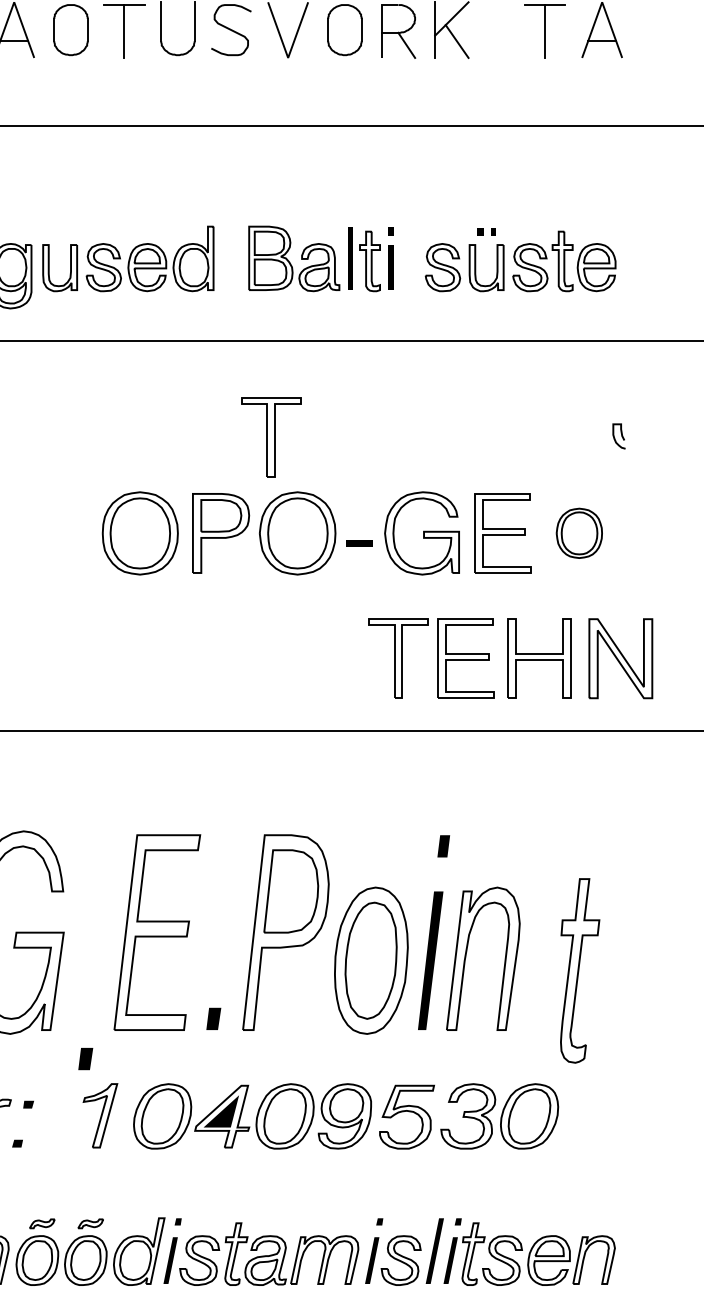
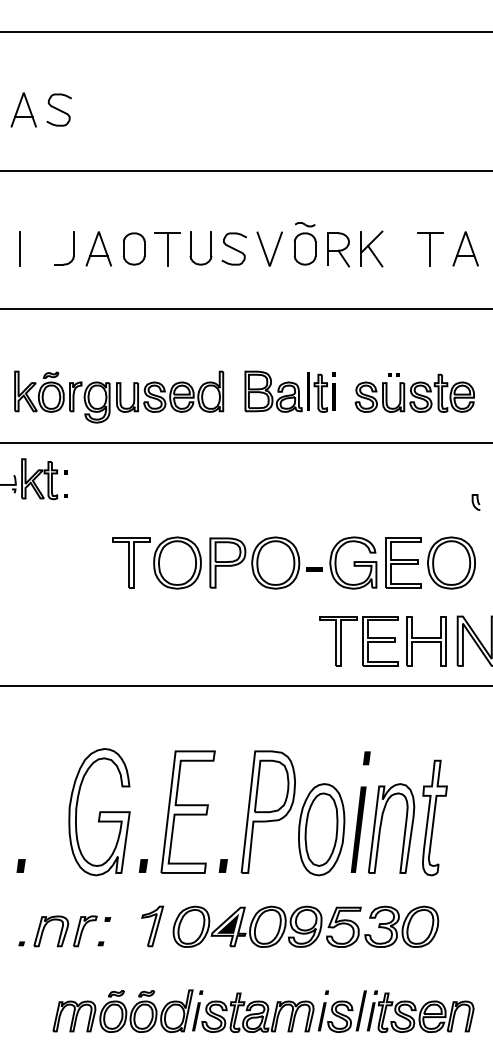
part: (271, 436) -> (131, 562), moved
part: (579, 532) -> (451, 562), size x1.67
part: (579, 970) -> (434, 817), moved
part: (84, 1058) -> (142, 865), moved

